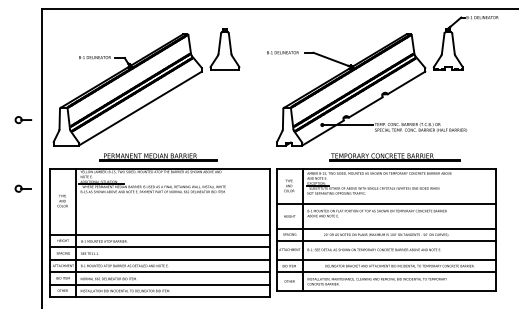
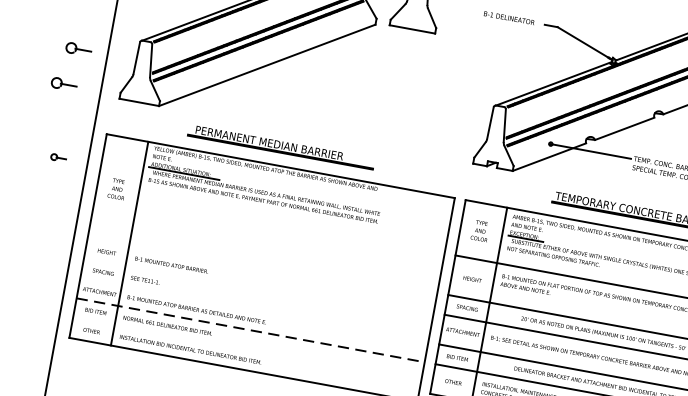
part: (18, 143) -> (64, 85), added
part: (22, 188) -> (57, 157), size x0.6
line: (159, 234) -> (261, 270), removed
line: (159, 247) -> (257, 290), removed
line: (159, 259) -> (253, 309), removed
line: (159, 272) -> (250, 330), solid -> dashed
line: (159, 284) -> (246, 349), removed

